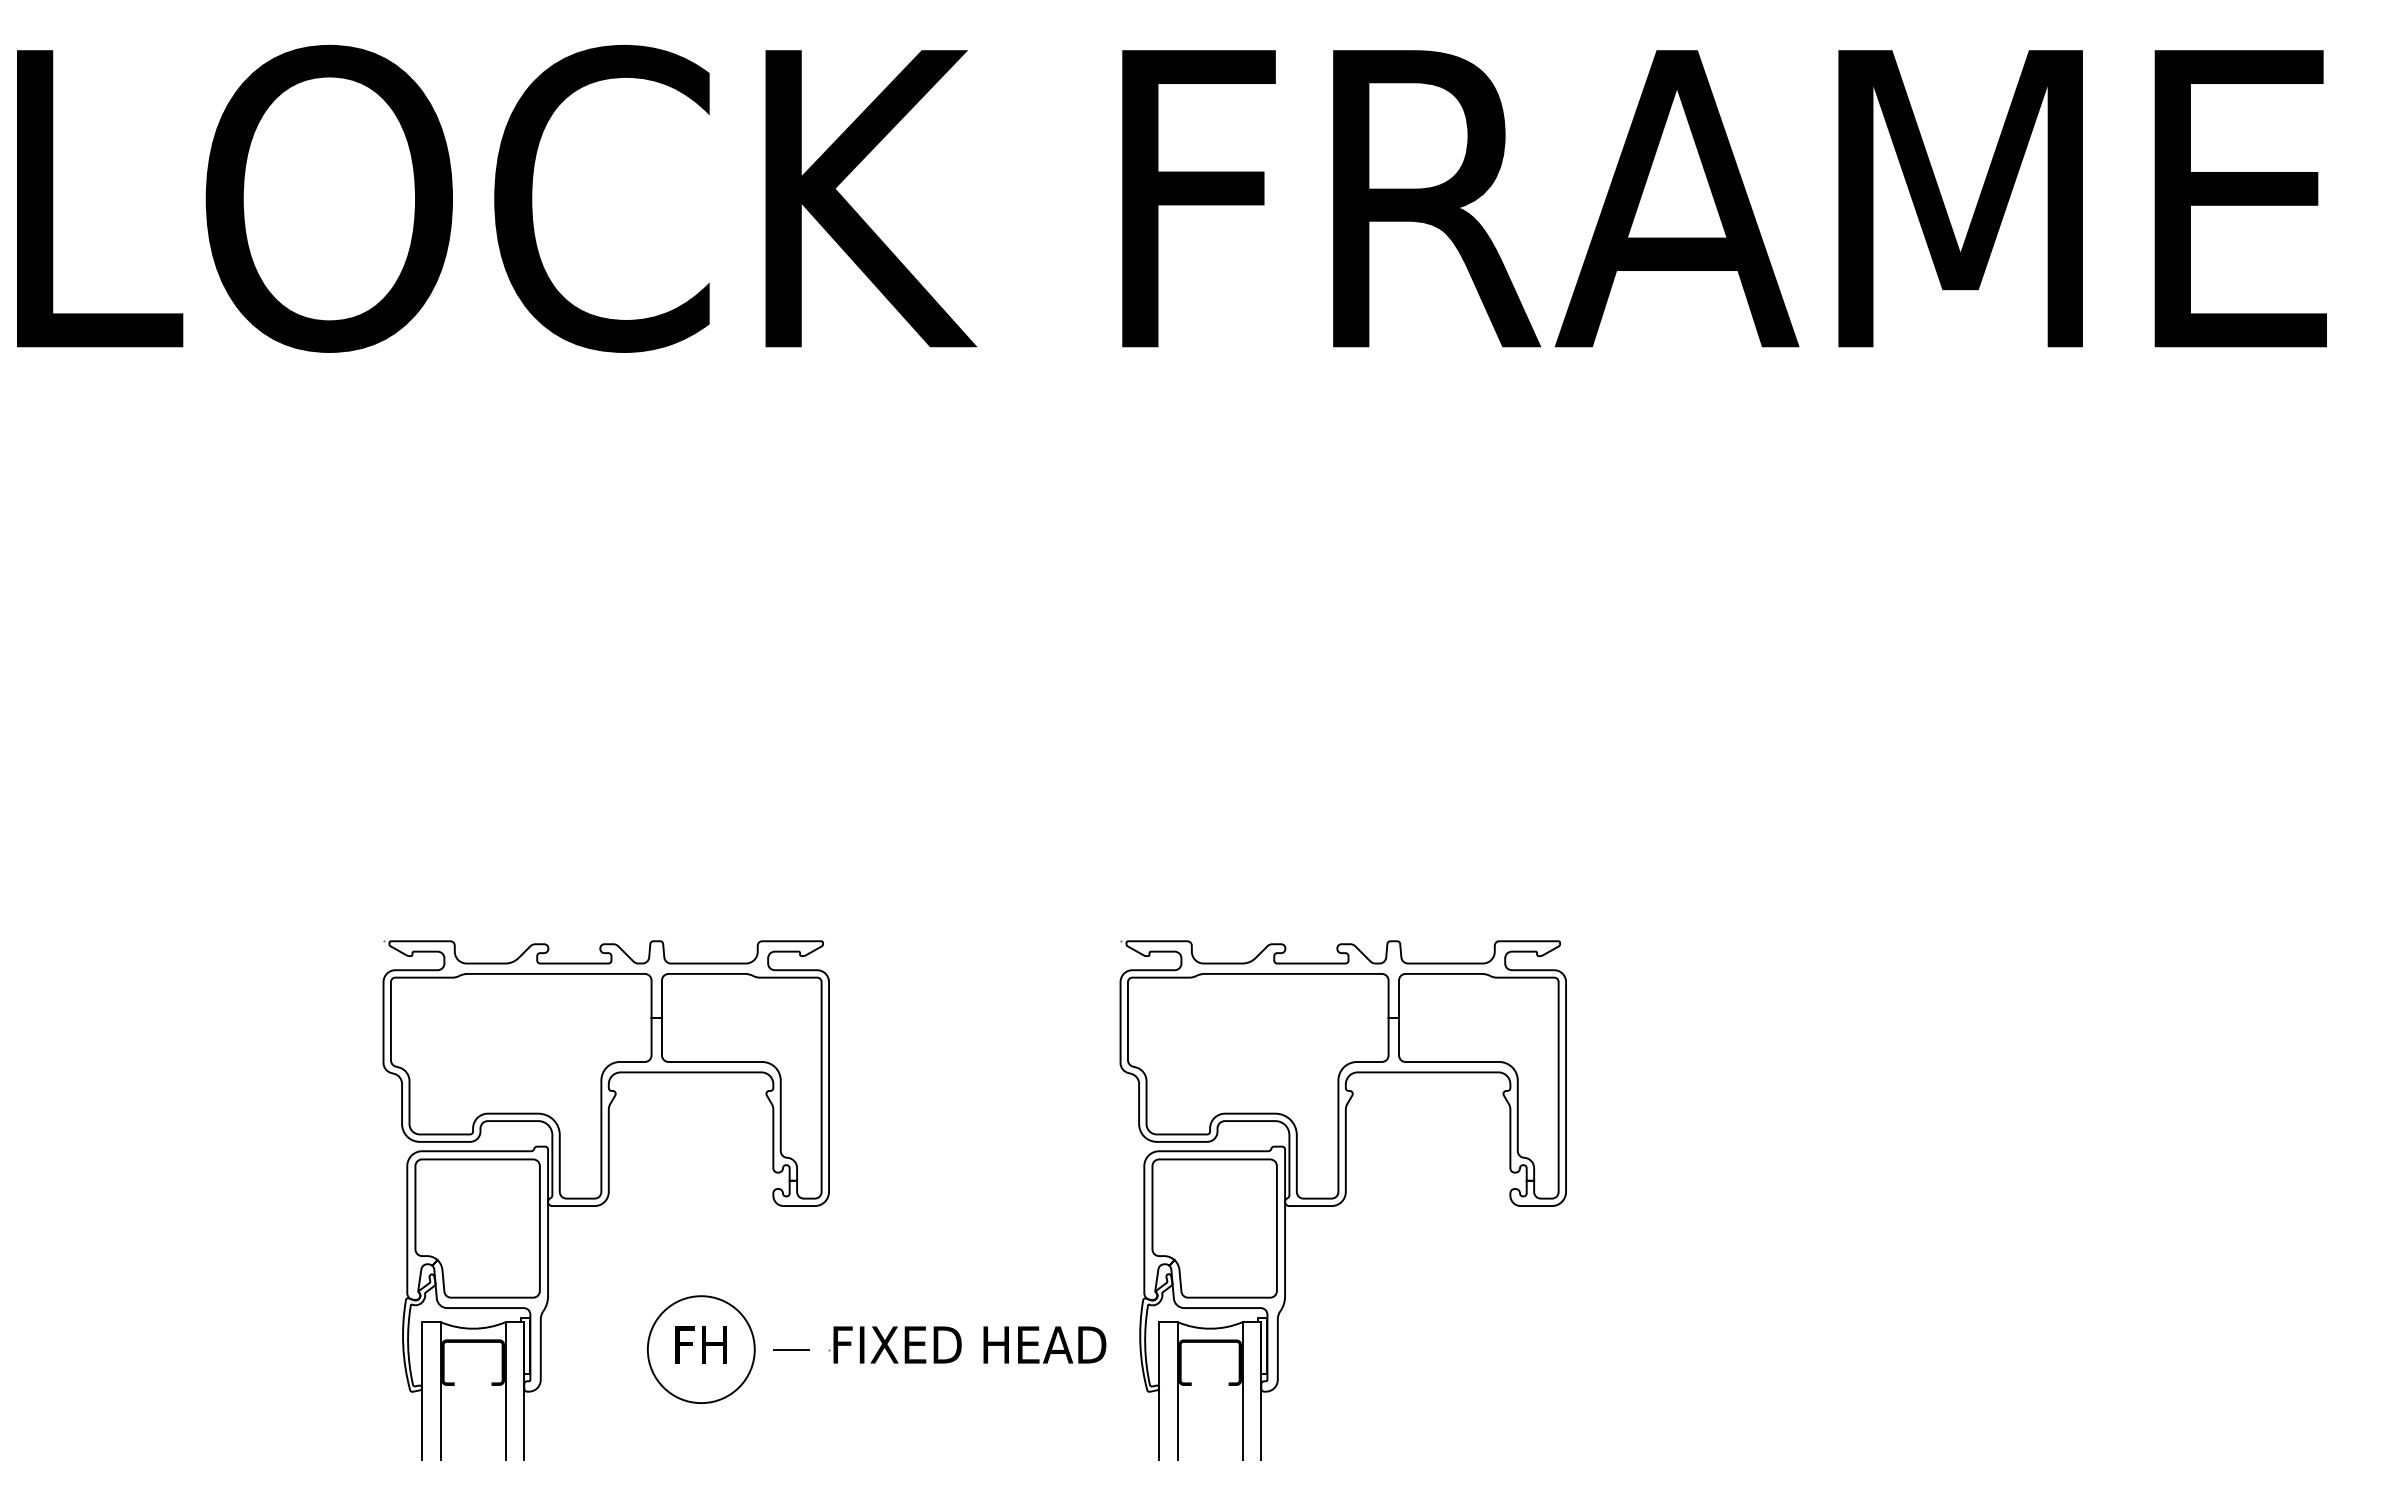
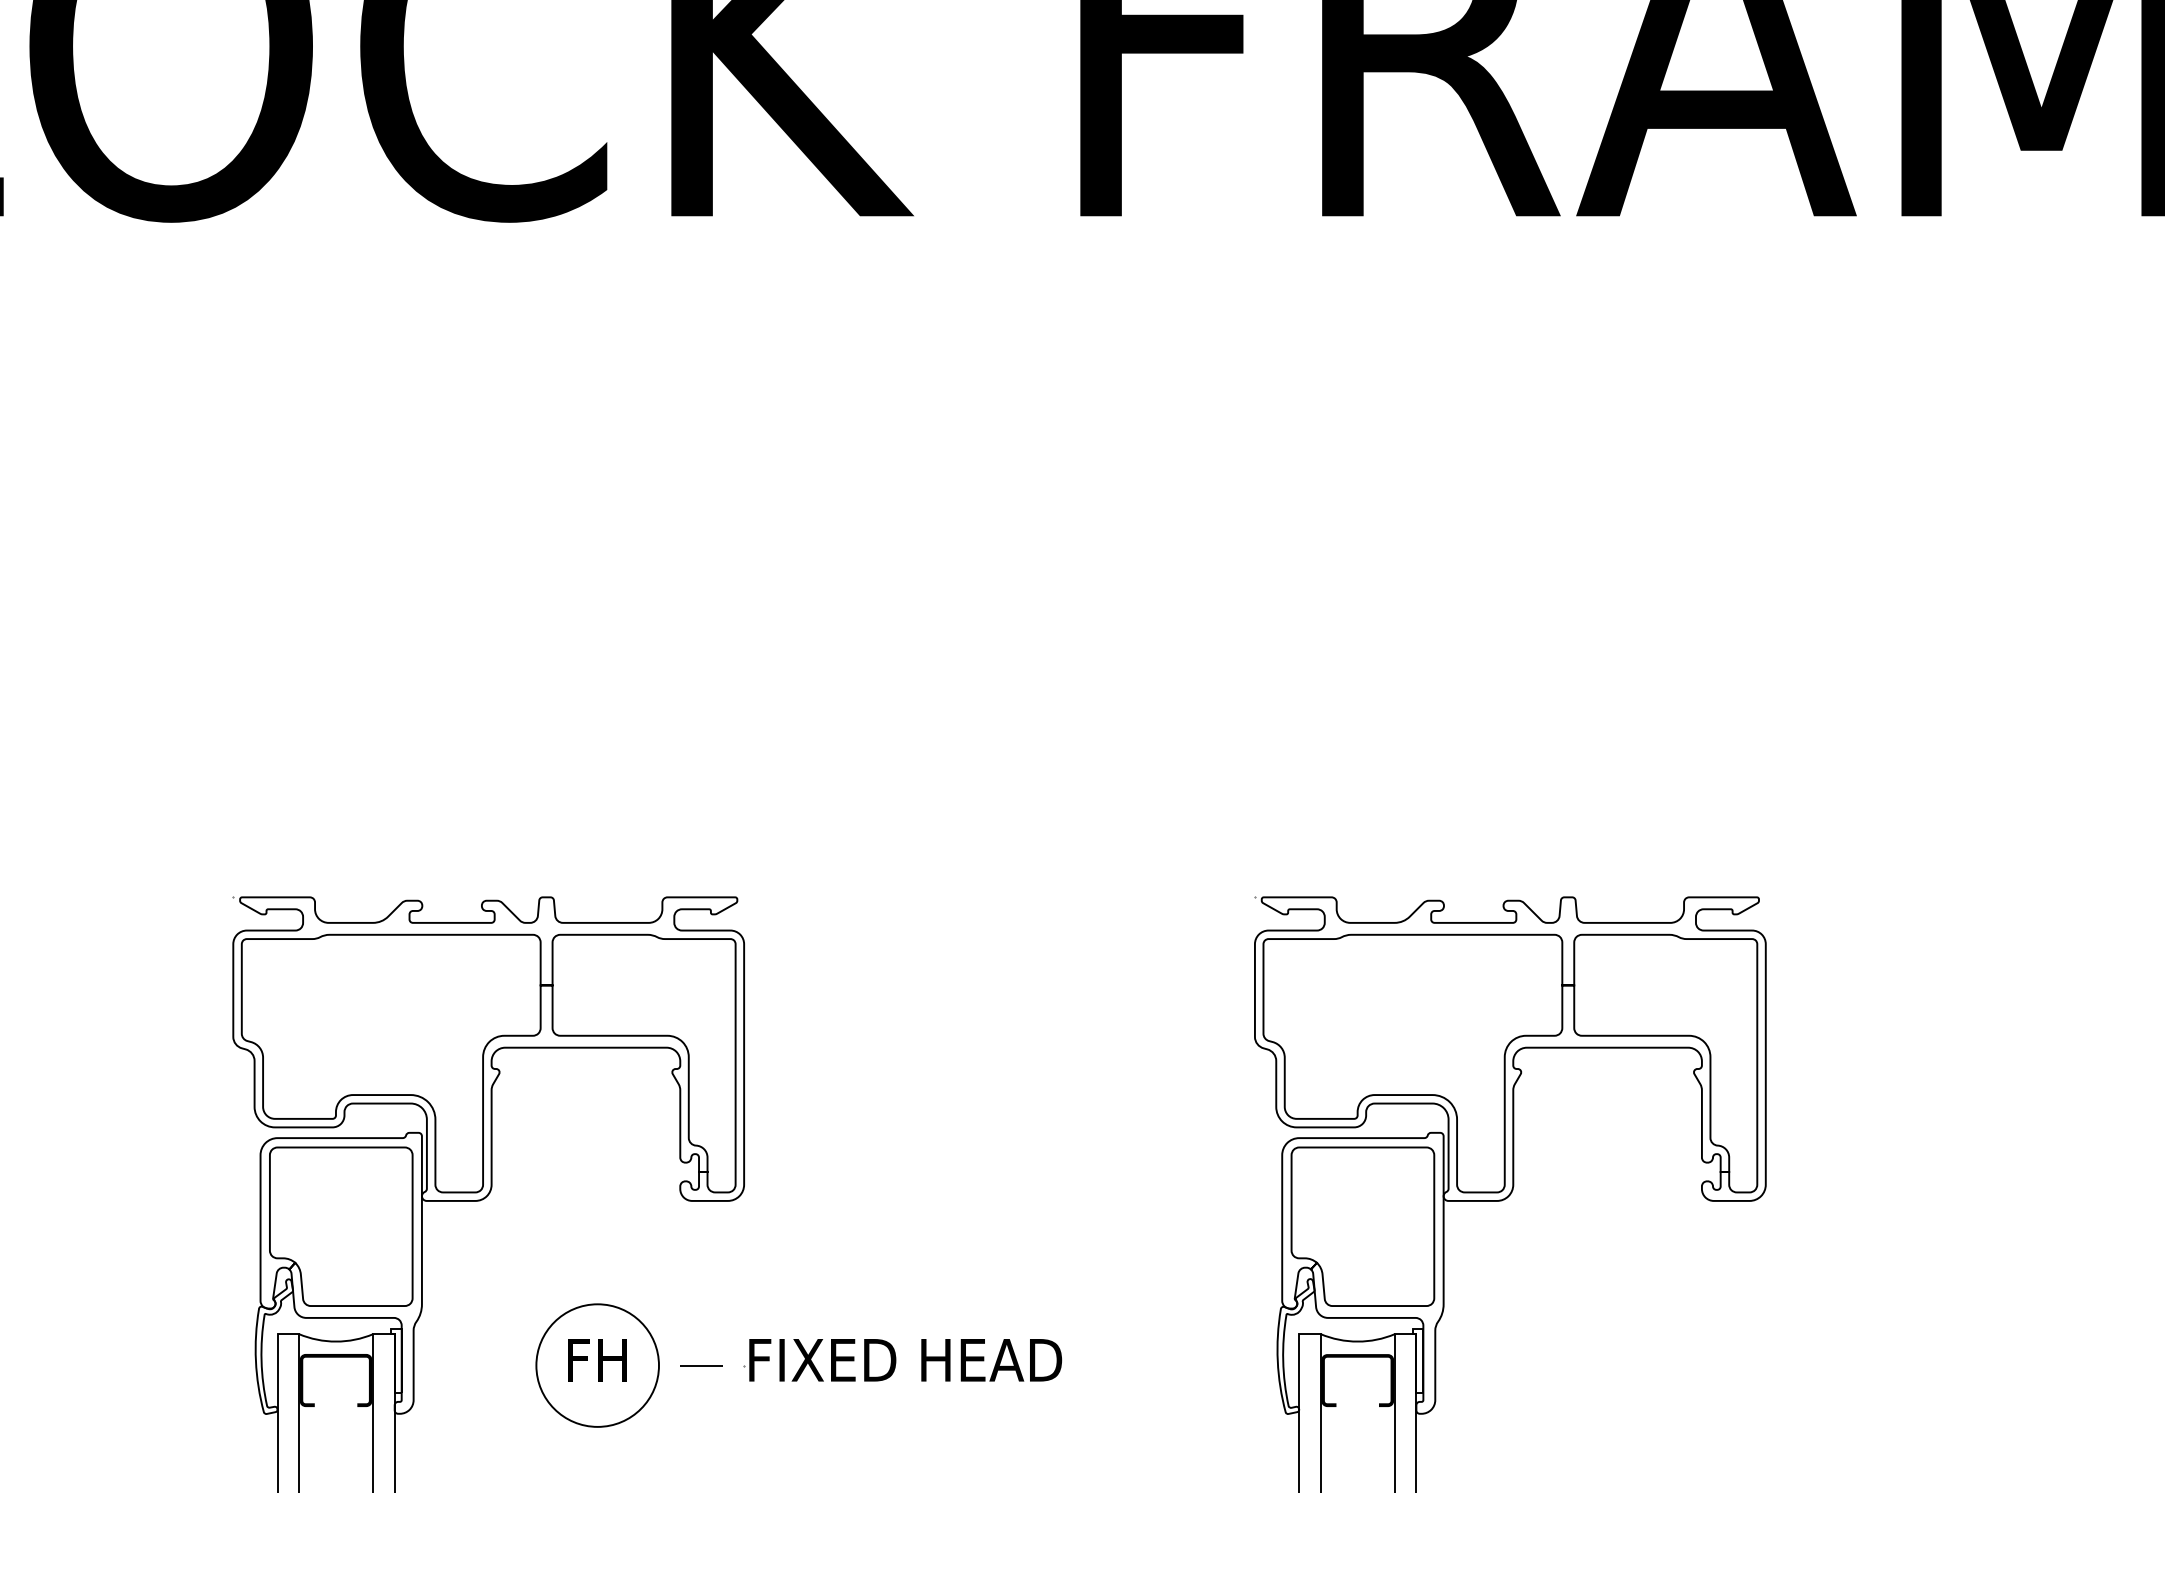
part: (1342, 1200) -> (1509, 1194), moved

